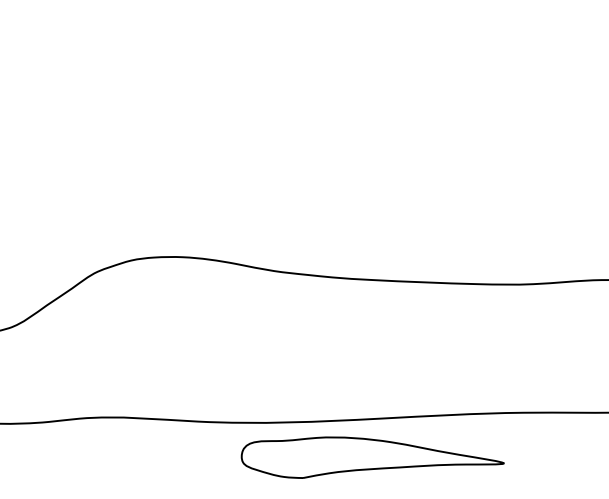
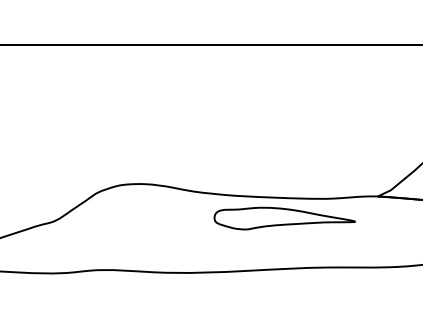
part: (372, 457) -> (284, 218), moved

